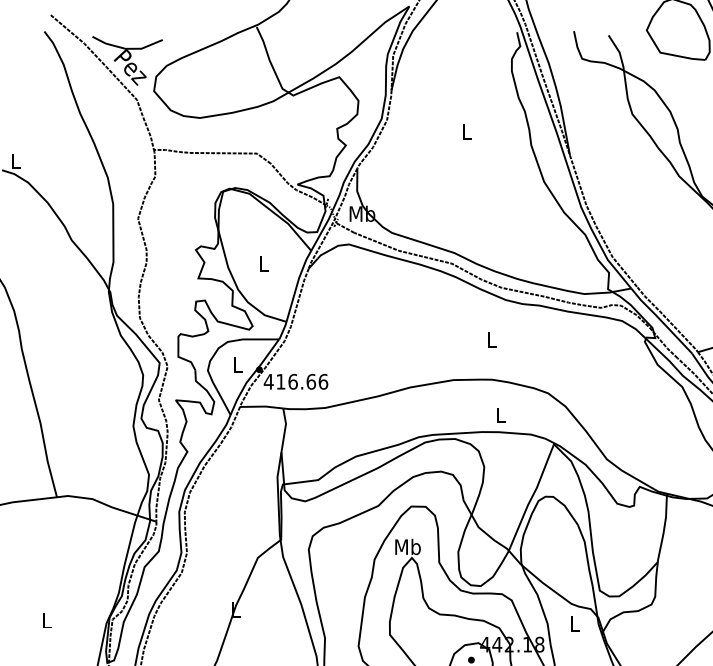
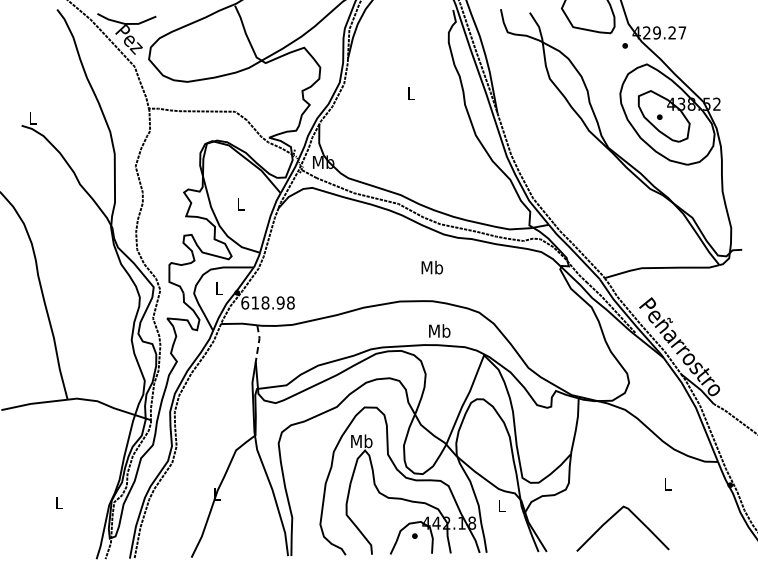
text: (492, 339) -> (432, 267), L -> Mb
text: (295, 381) -> (267, 302), 416.66 -> 618.98
text: (500, 414) -> (439, 330), L -> Mb
line: (284, 430) -> (258, 343), solid -> dashed

